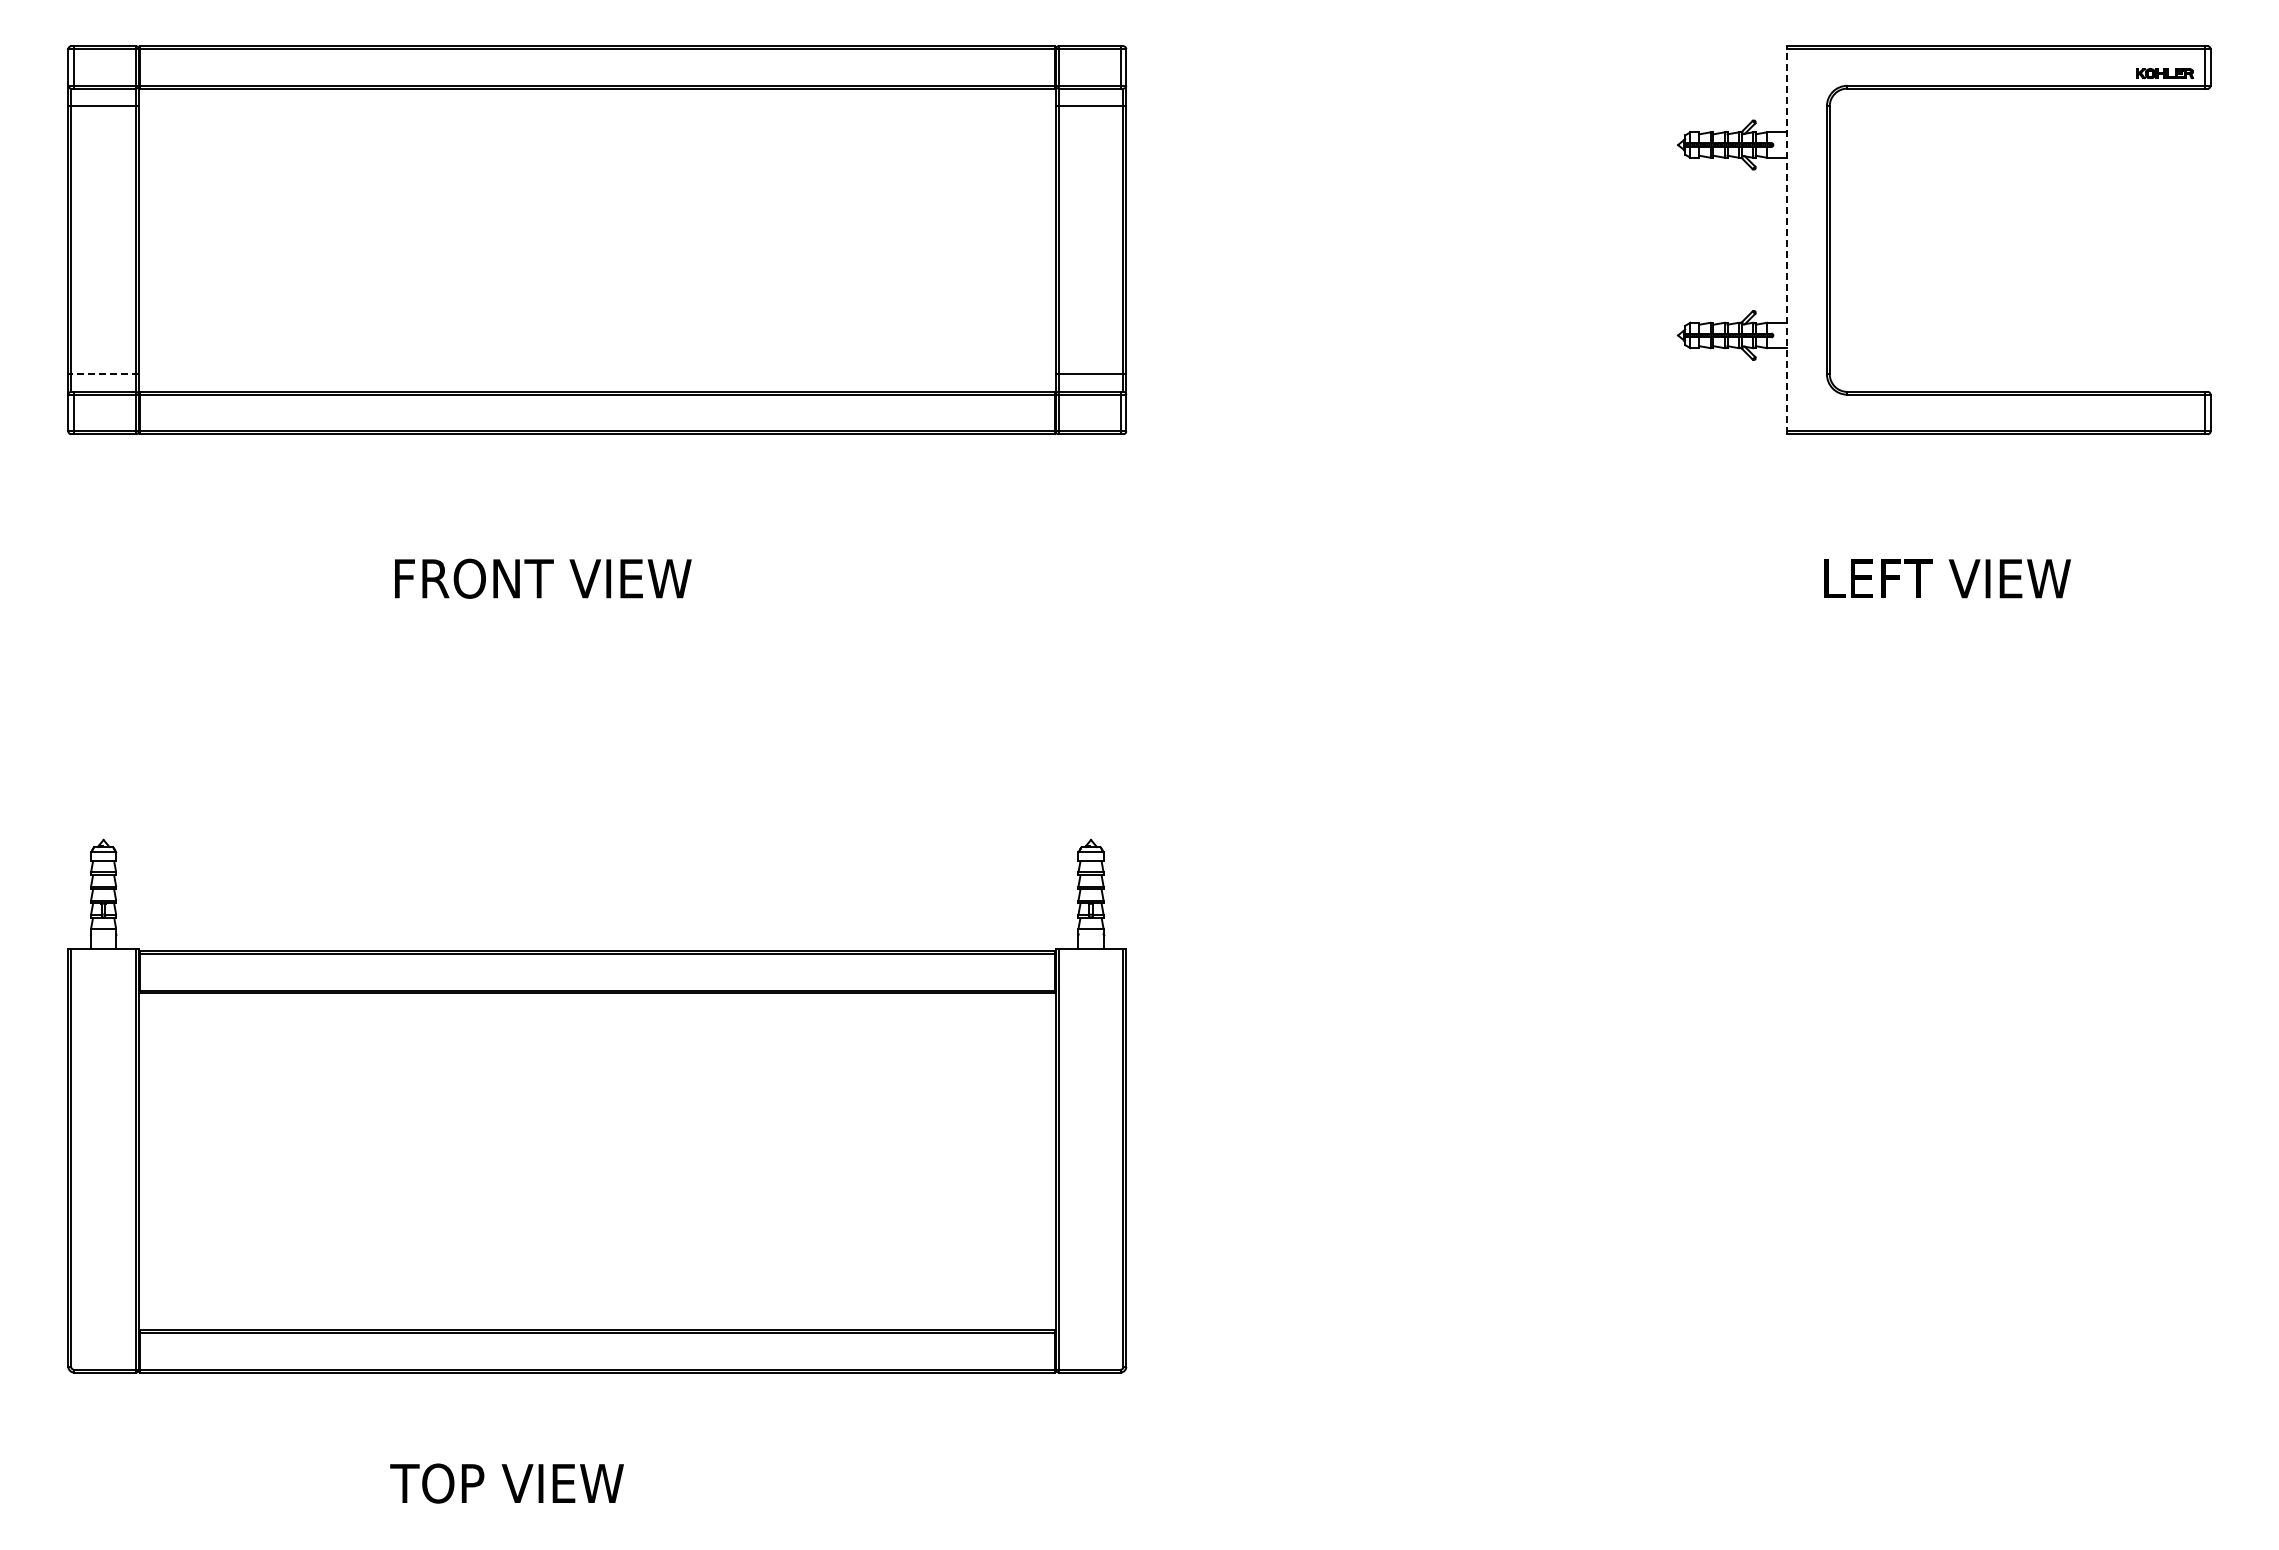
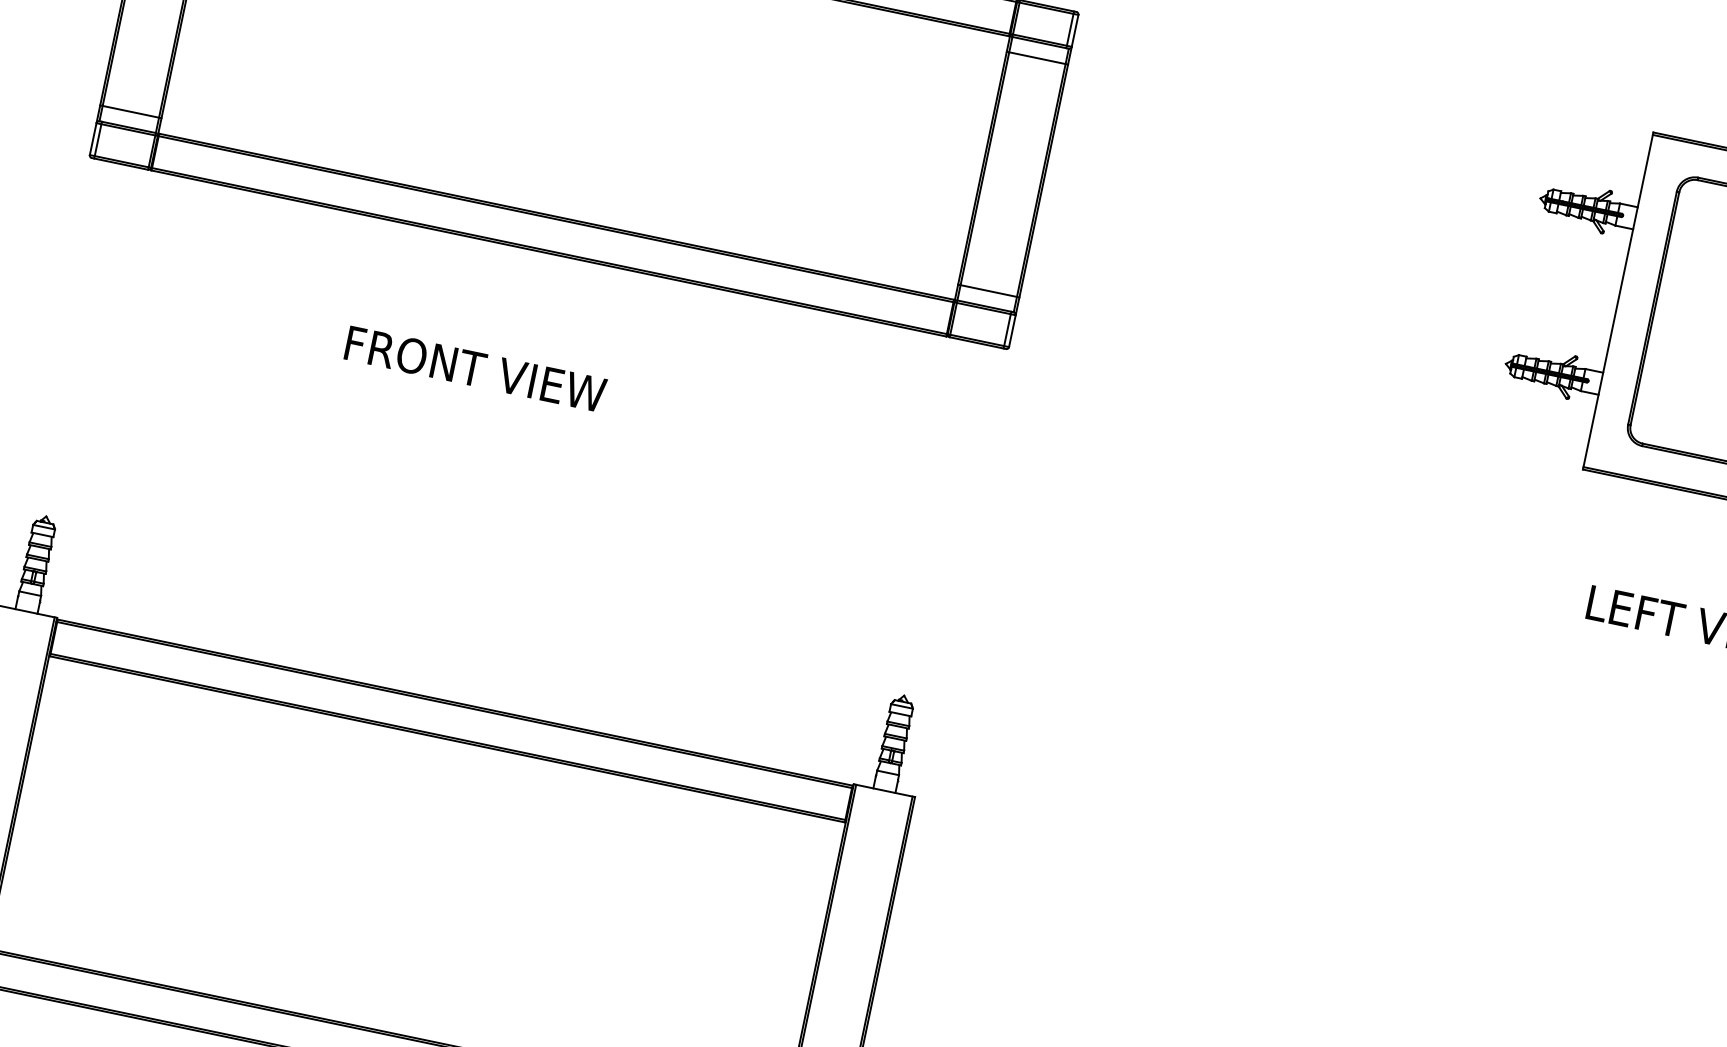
line: (1787, 240) -> (1618, 301), dashed -> solid
line: (103, 374) -> (130, 111), dashed -> solid

